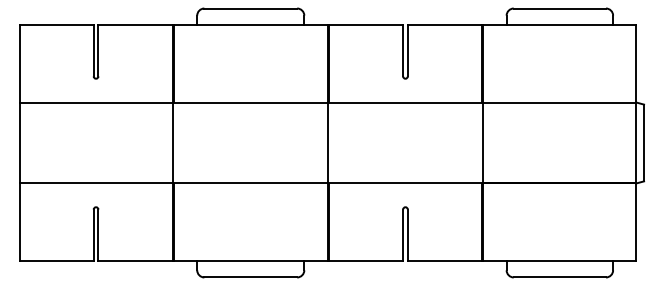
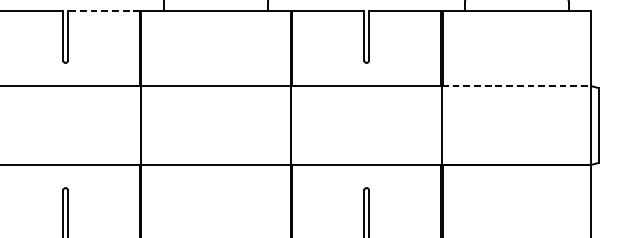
line: (135, 25) -> (103, 11), solid -> dashed
line: (559, 102) -> (516, 86), solid -> dashed

